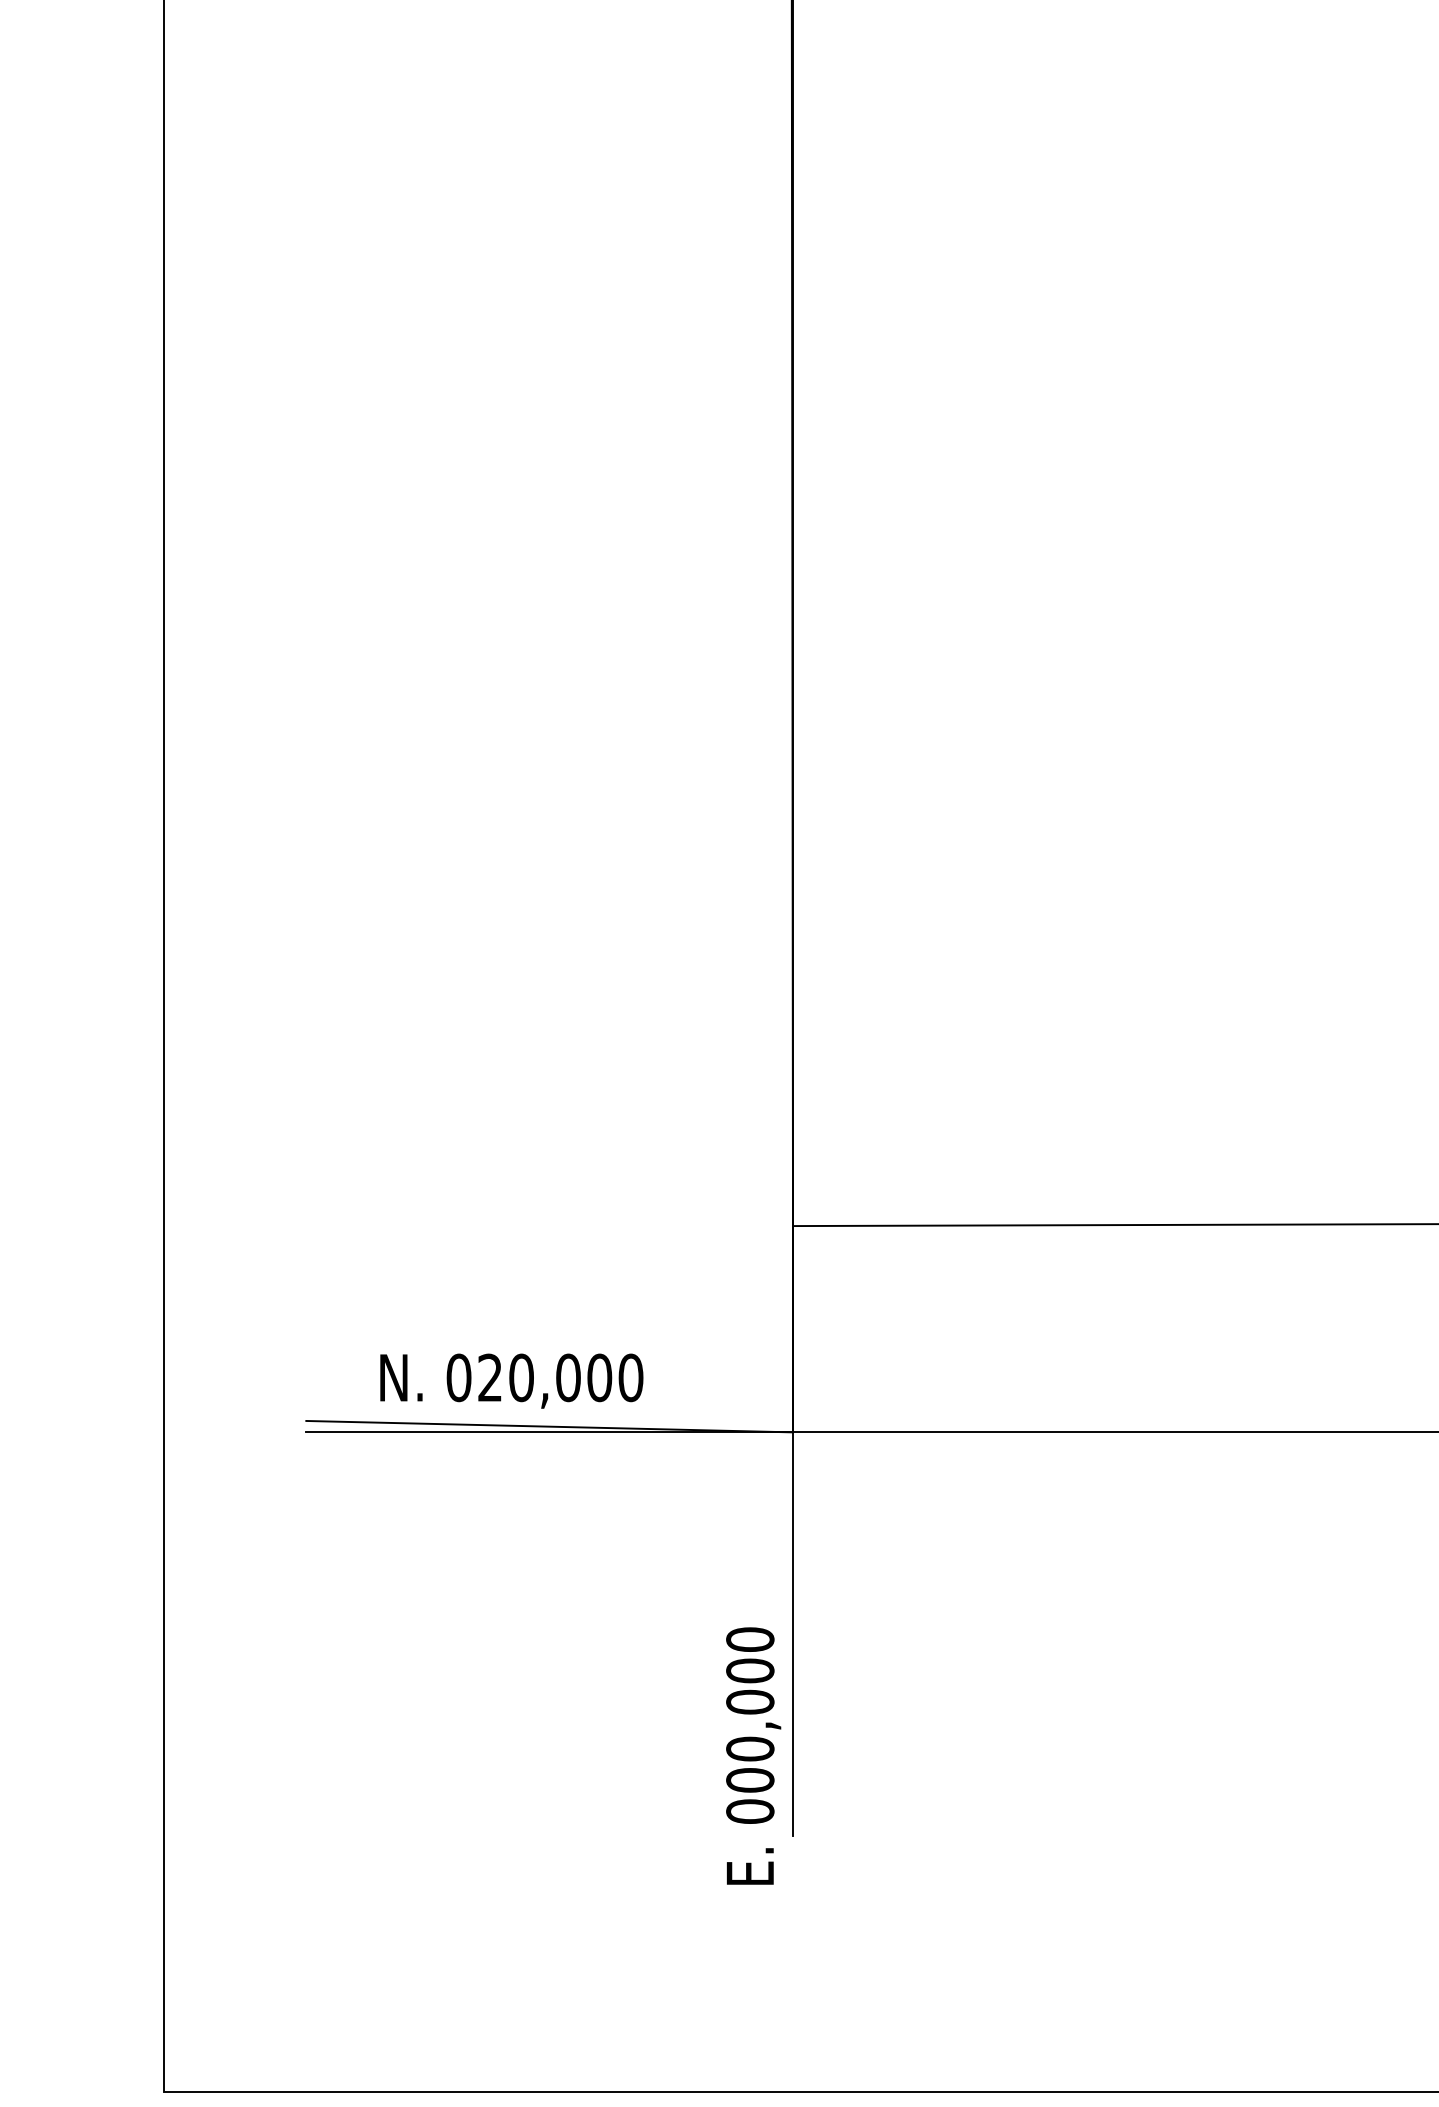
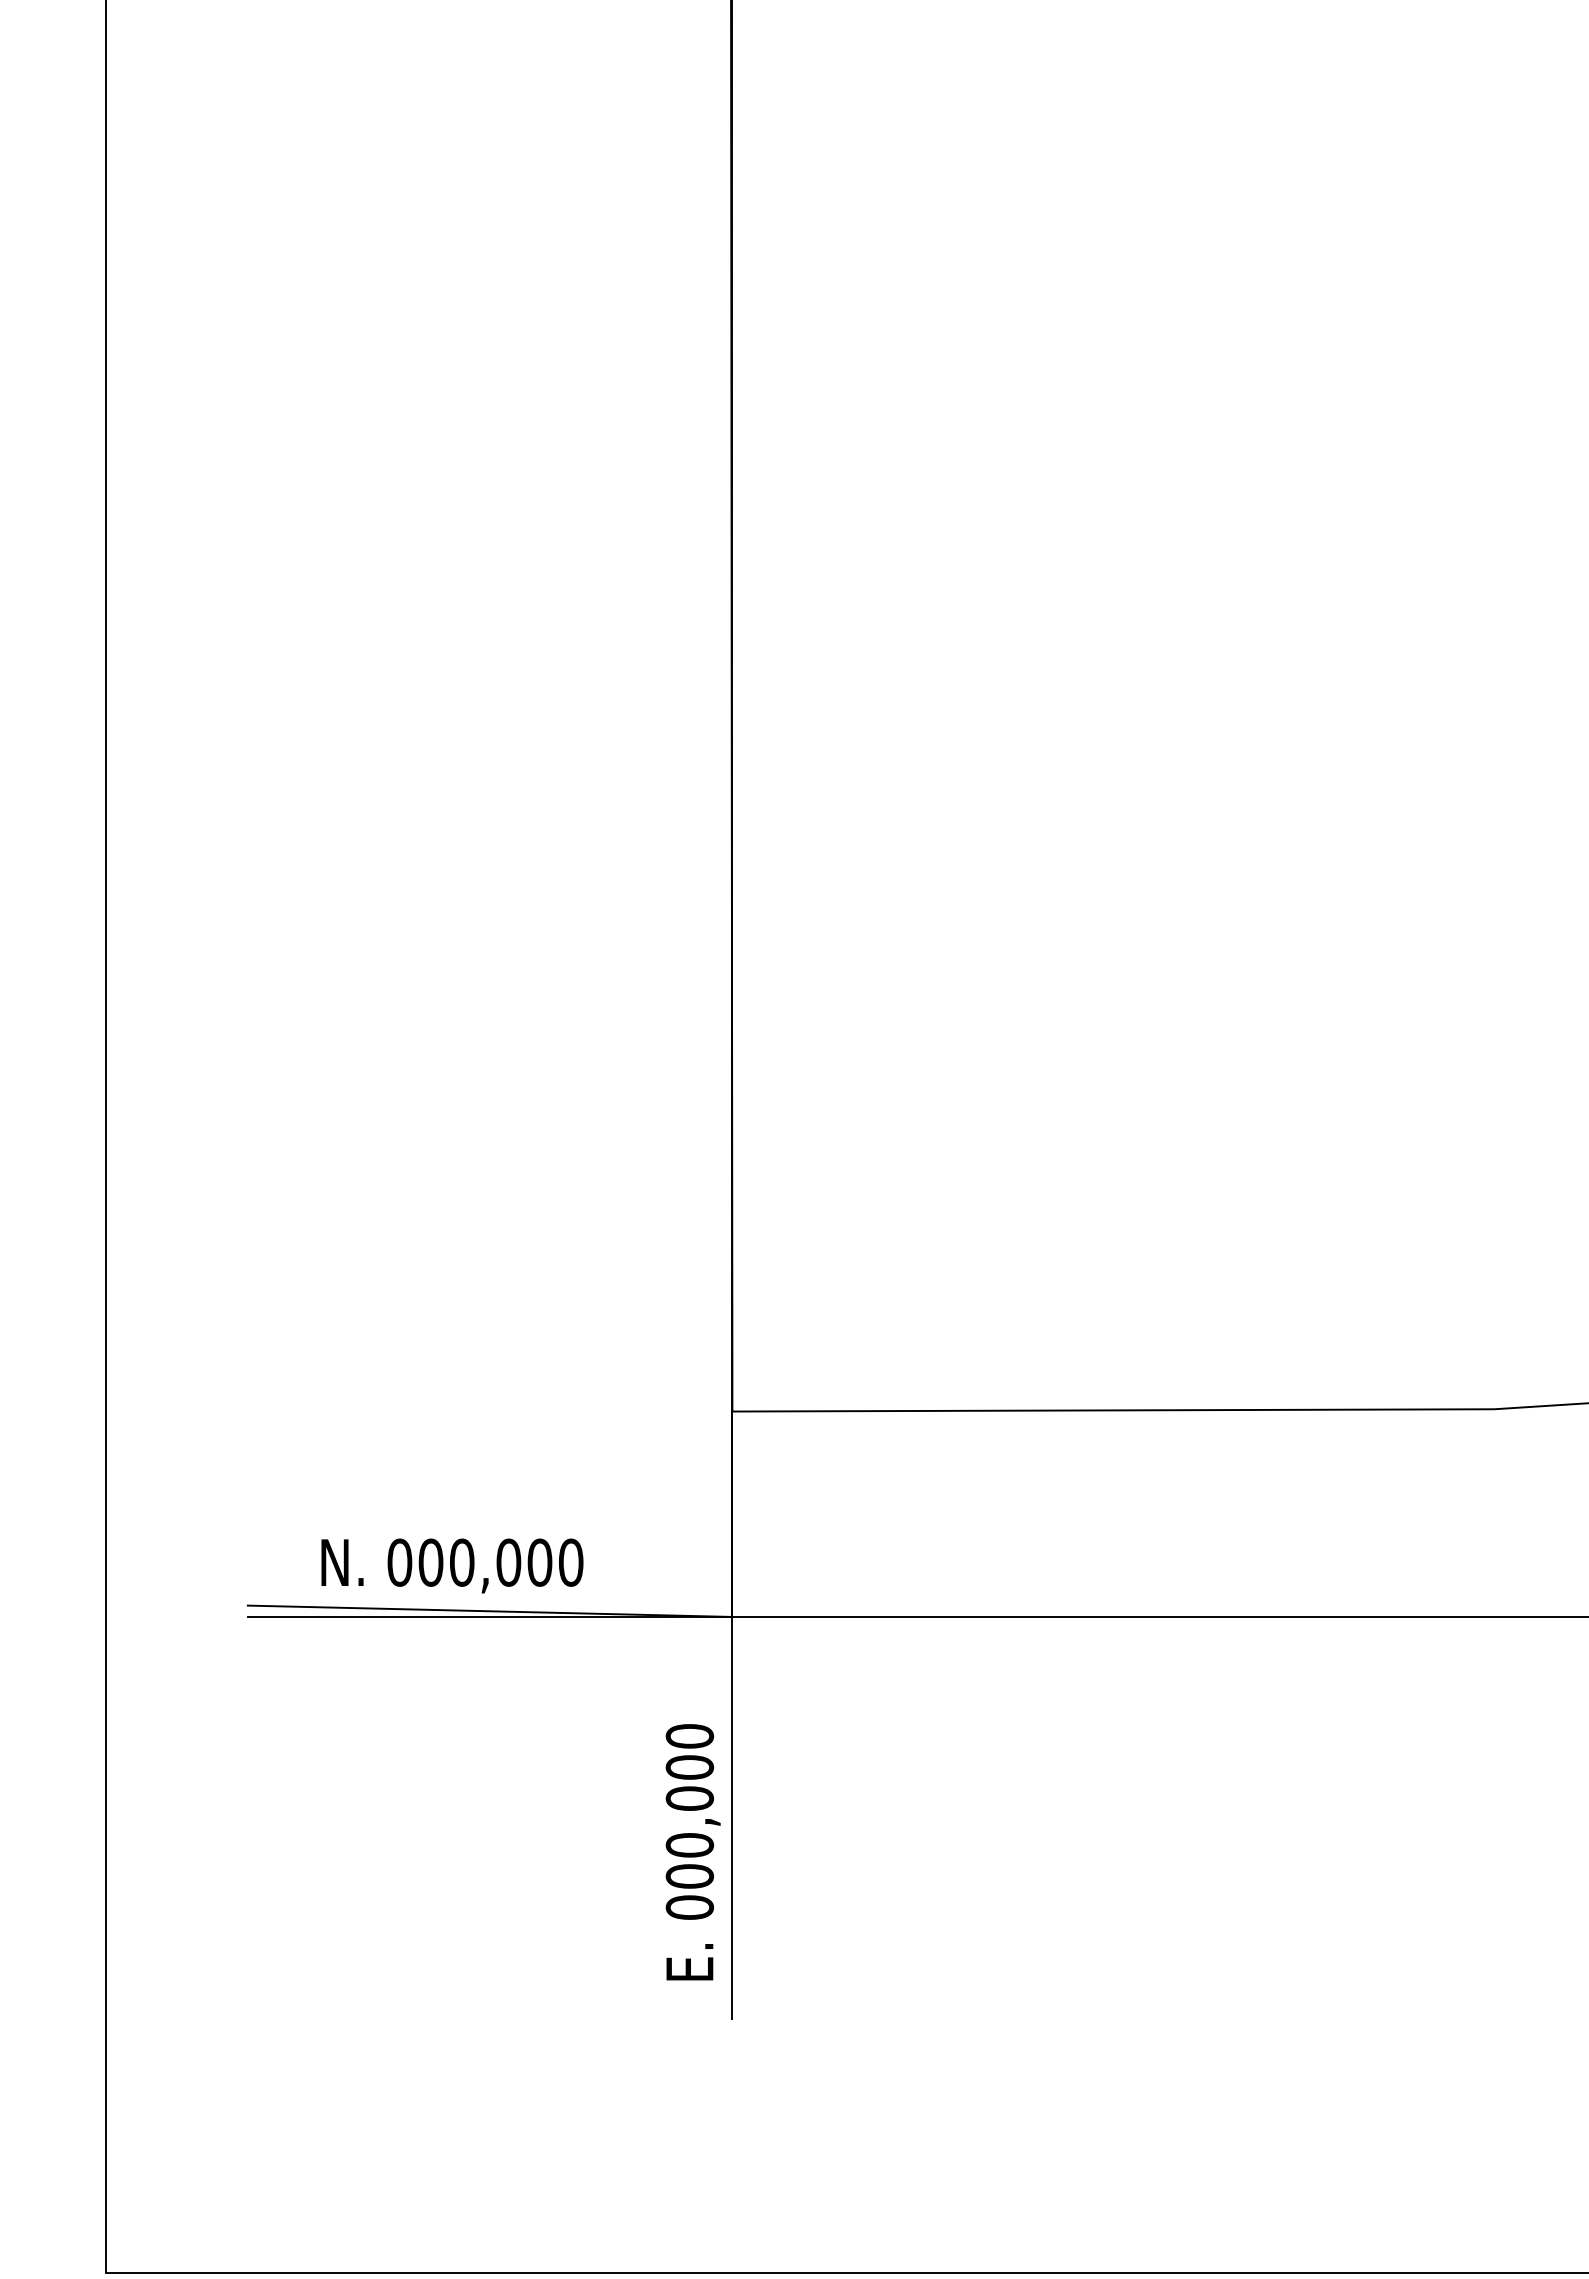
text: (489, 1377) -> (430, 1562), 020,000 -> 000,000
text: (752, 1756) -> (692, 1852), moved

